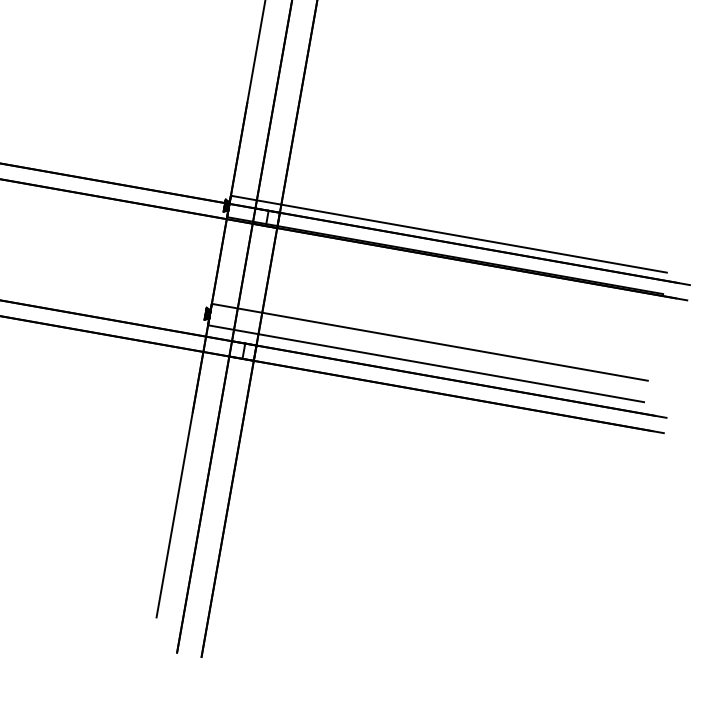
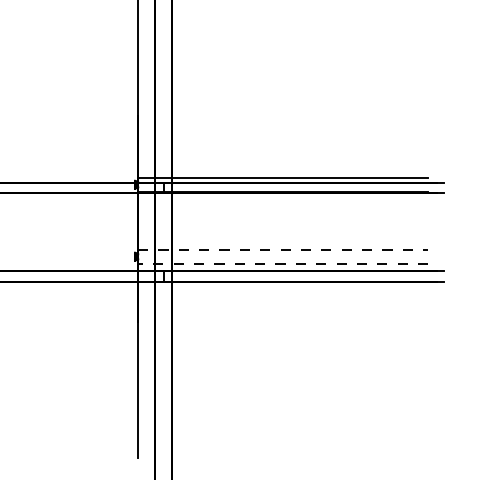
line: (430, 342) -> (283, 249), solid -> dashed
line: (425, 363) -> (282, 263), solid -> dashed

